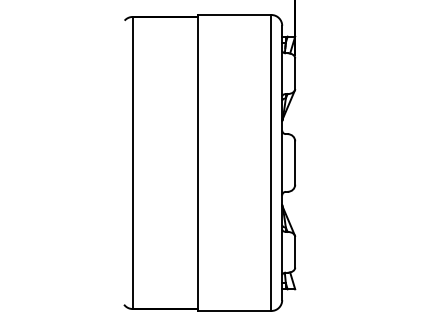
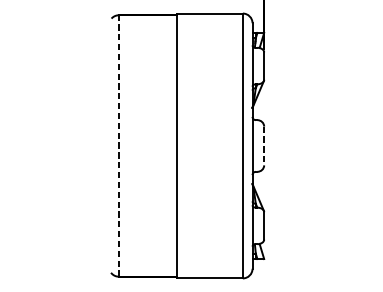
line: (132, 162) -> (118, 145), solid -> dashed
line: (295, 163) -> (264, 146), solid -> dashed

